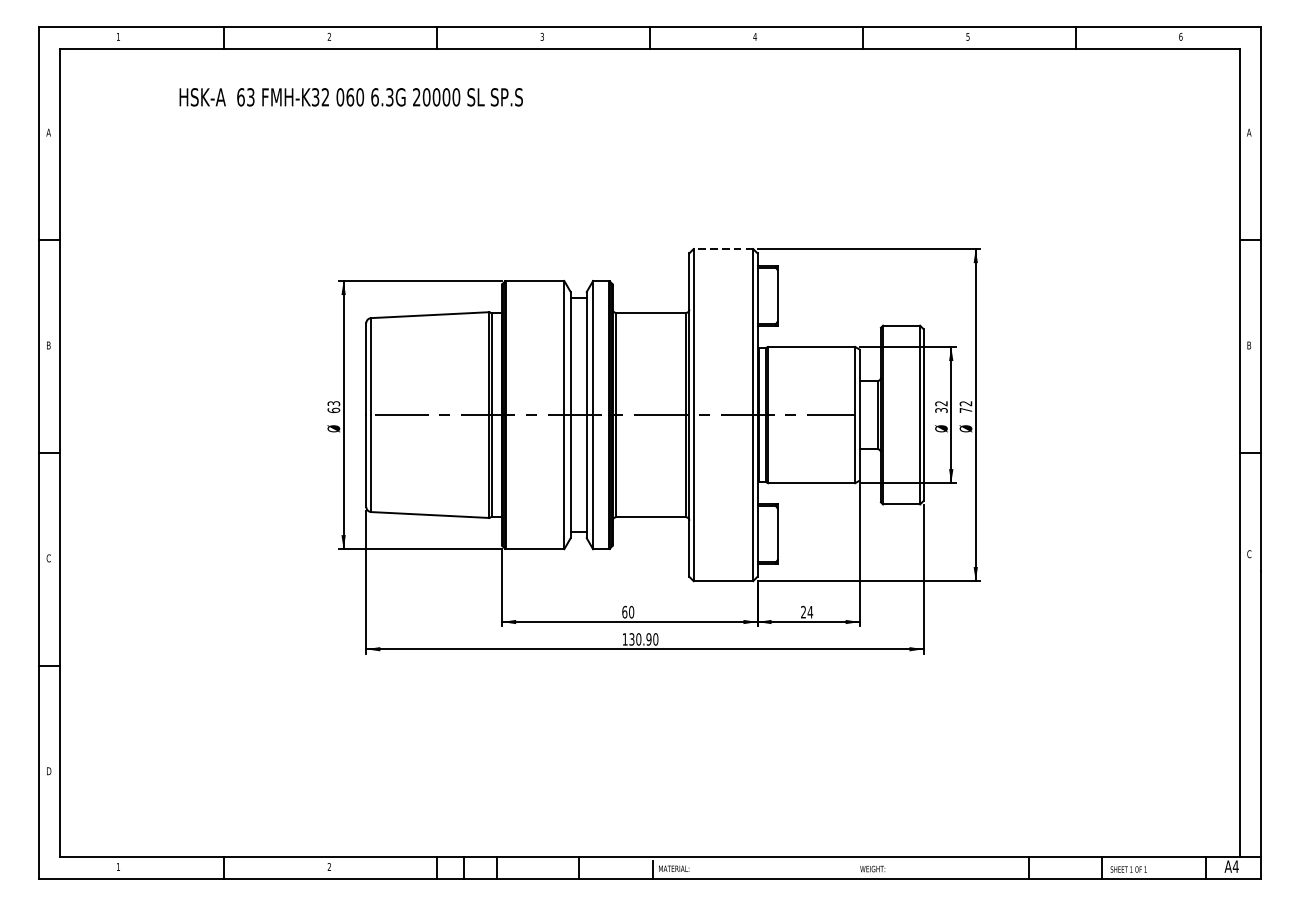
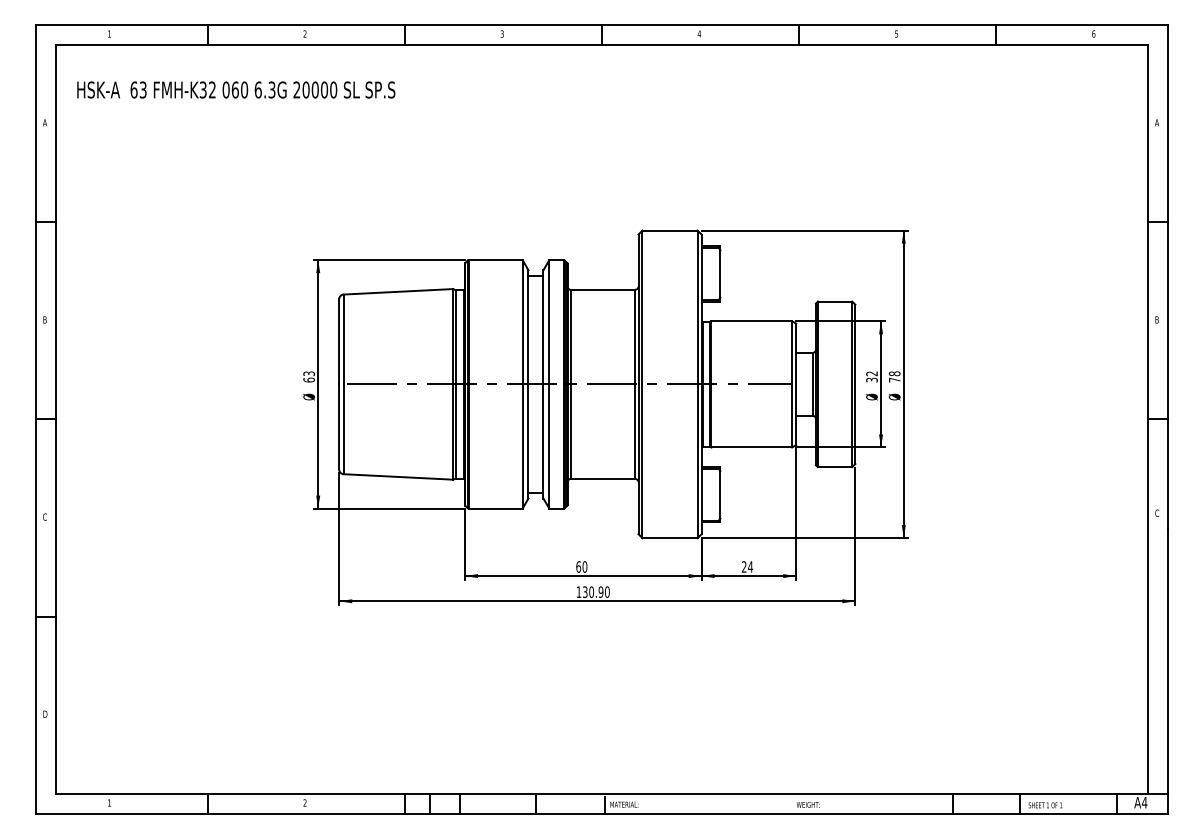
text: (351, 96) -> (236, 89), moved
line: (723, 248) -> (670, 230), dashed -> solid
text: (965, 403) -> (894, 373), 72 -> 78

